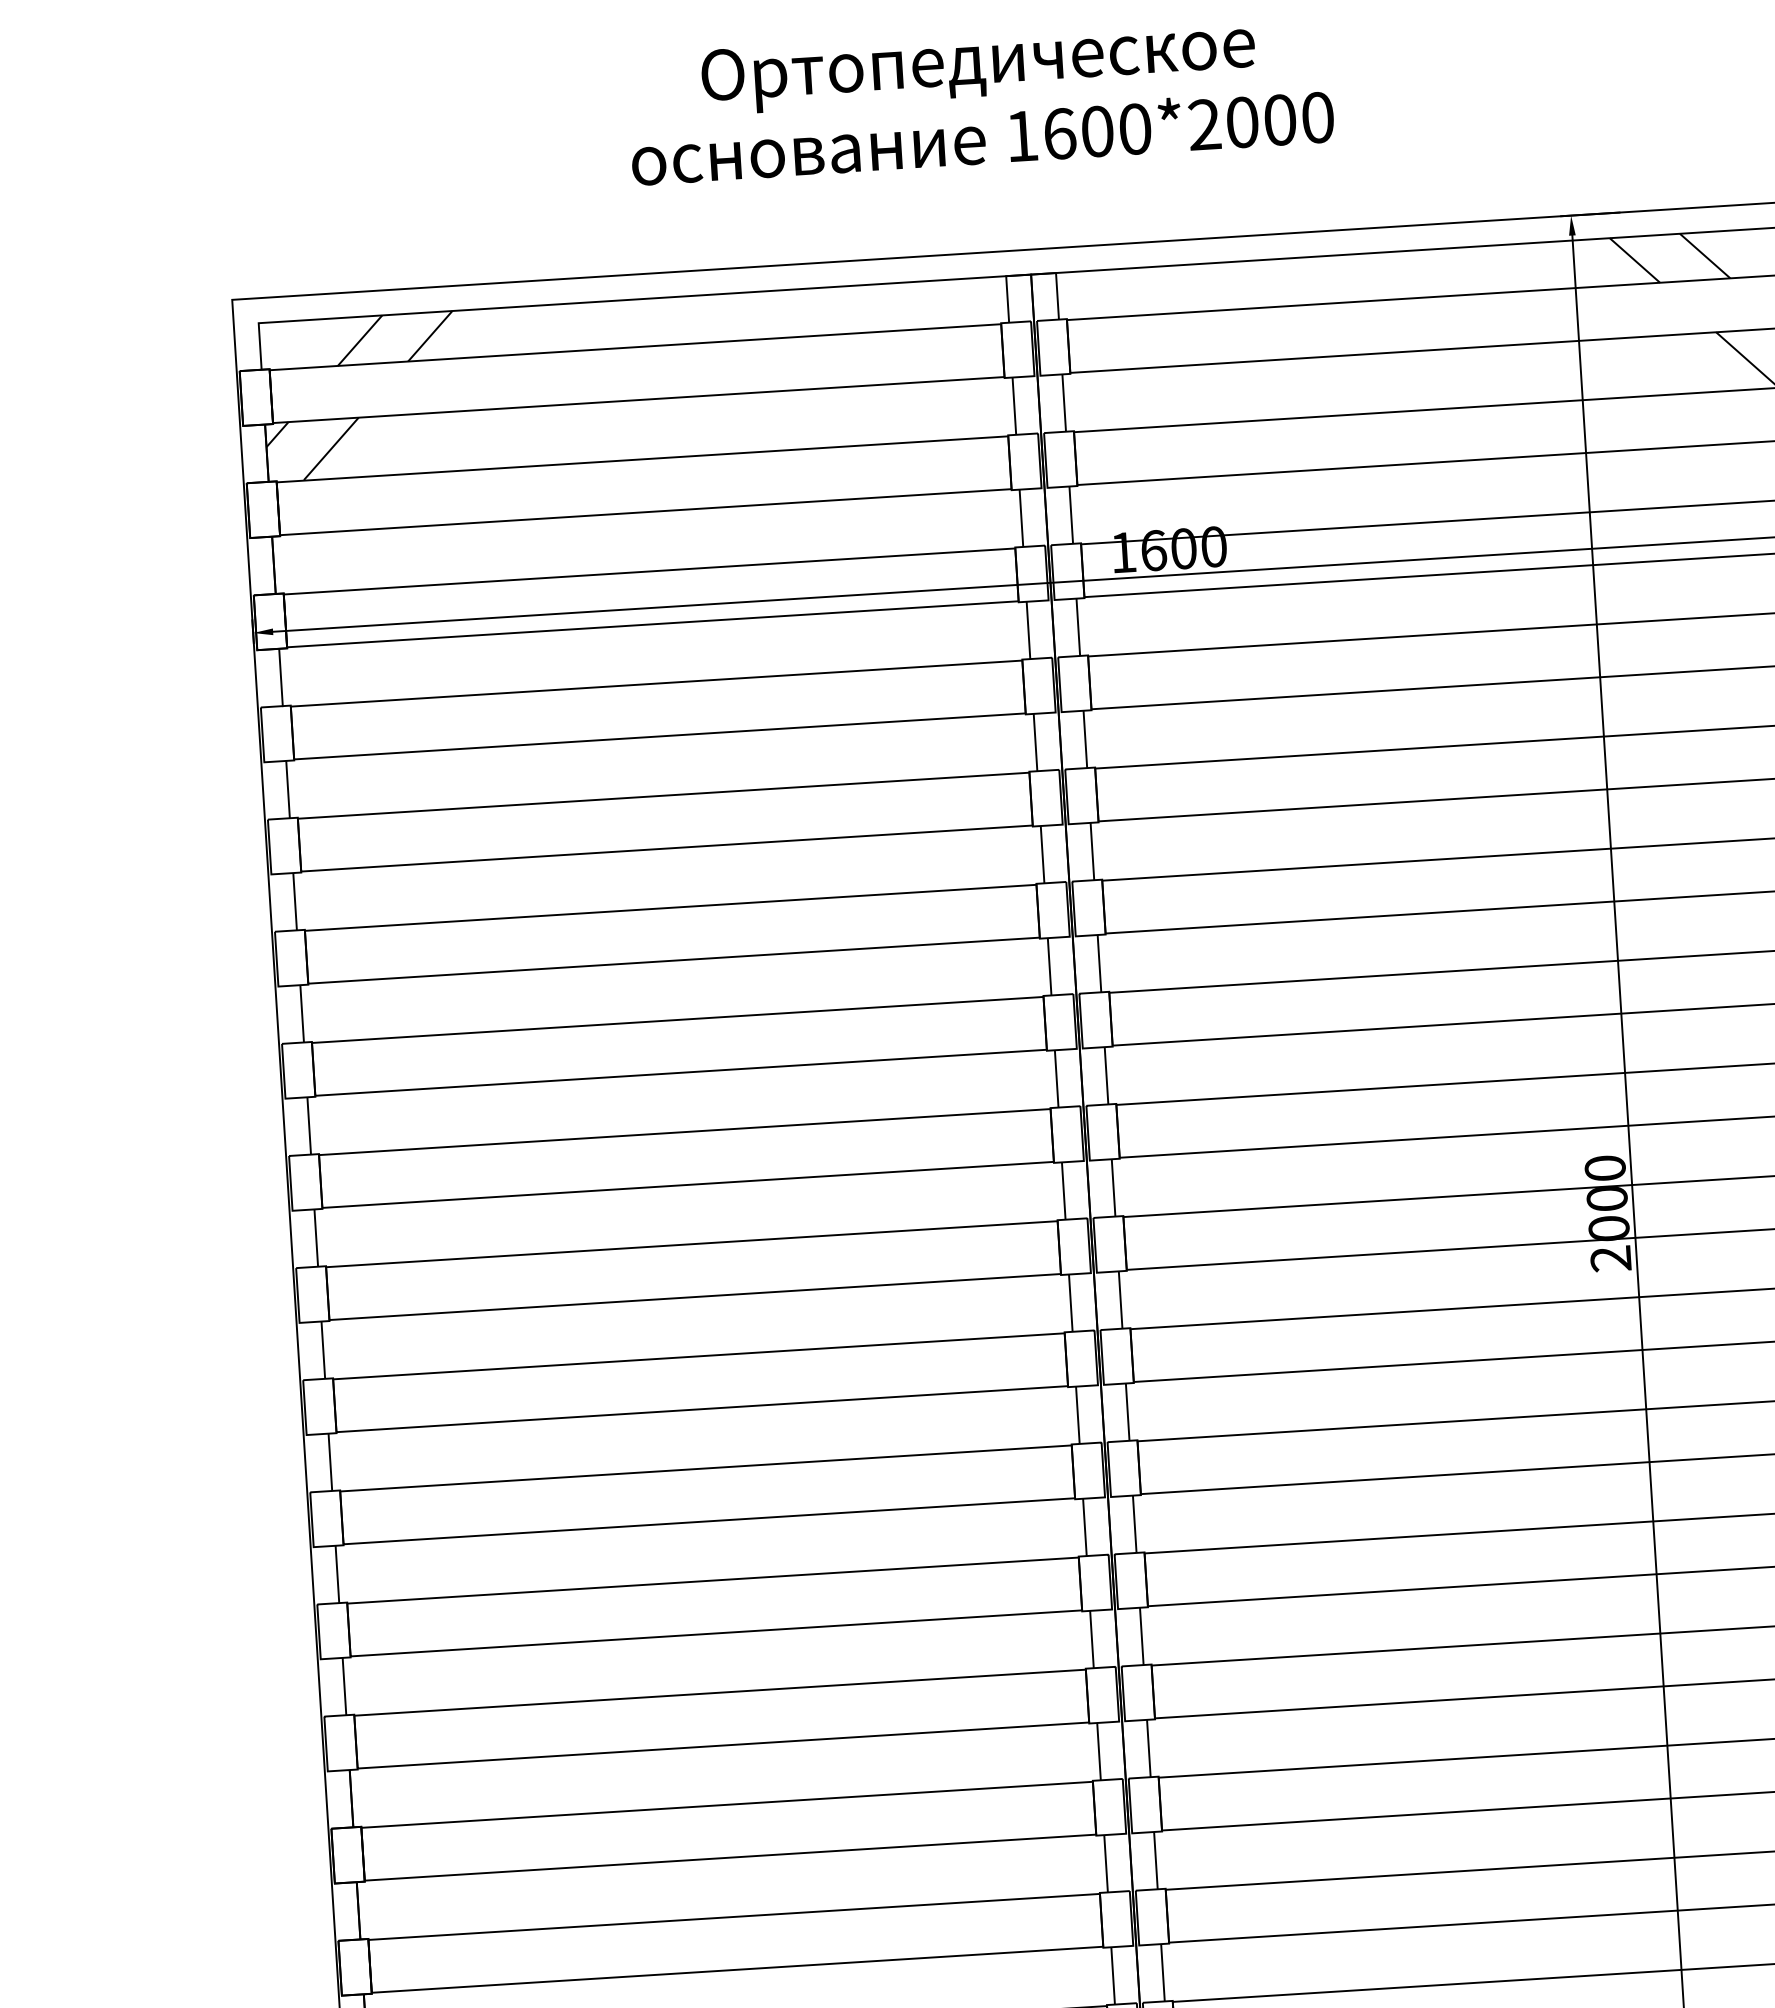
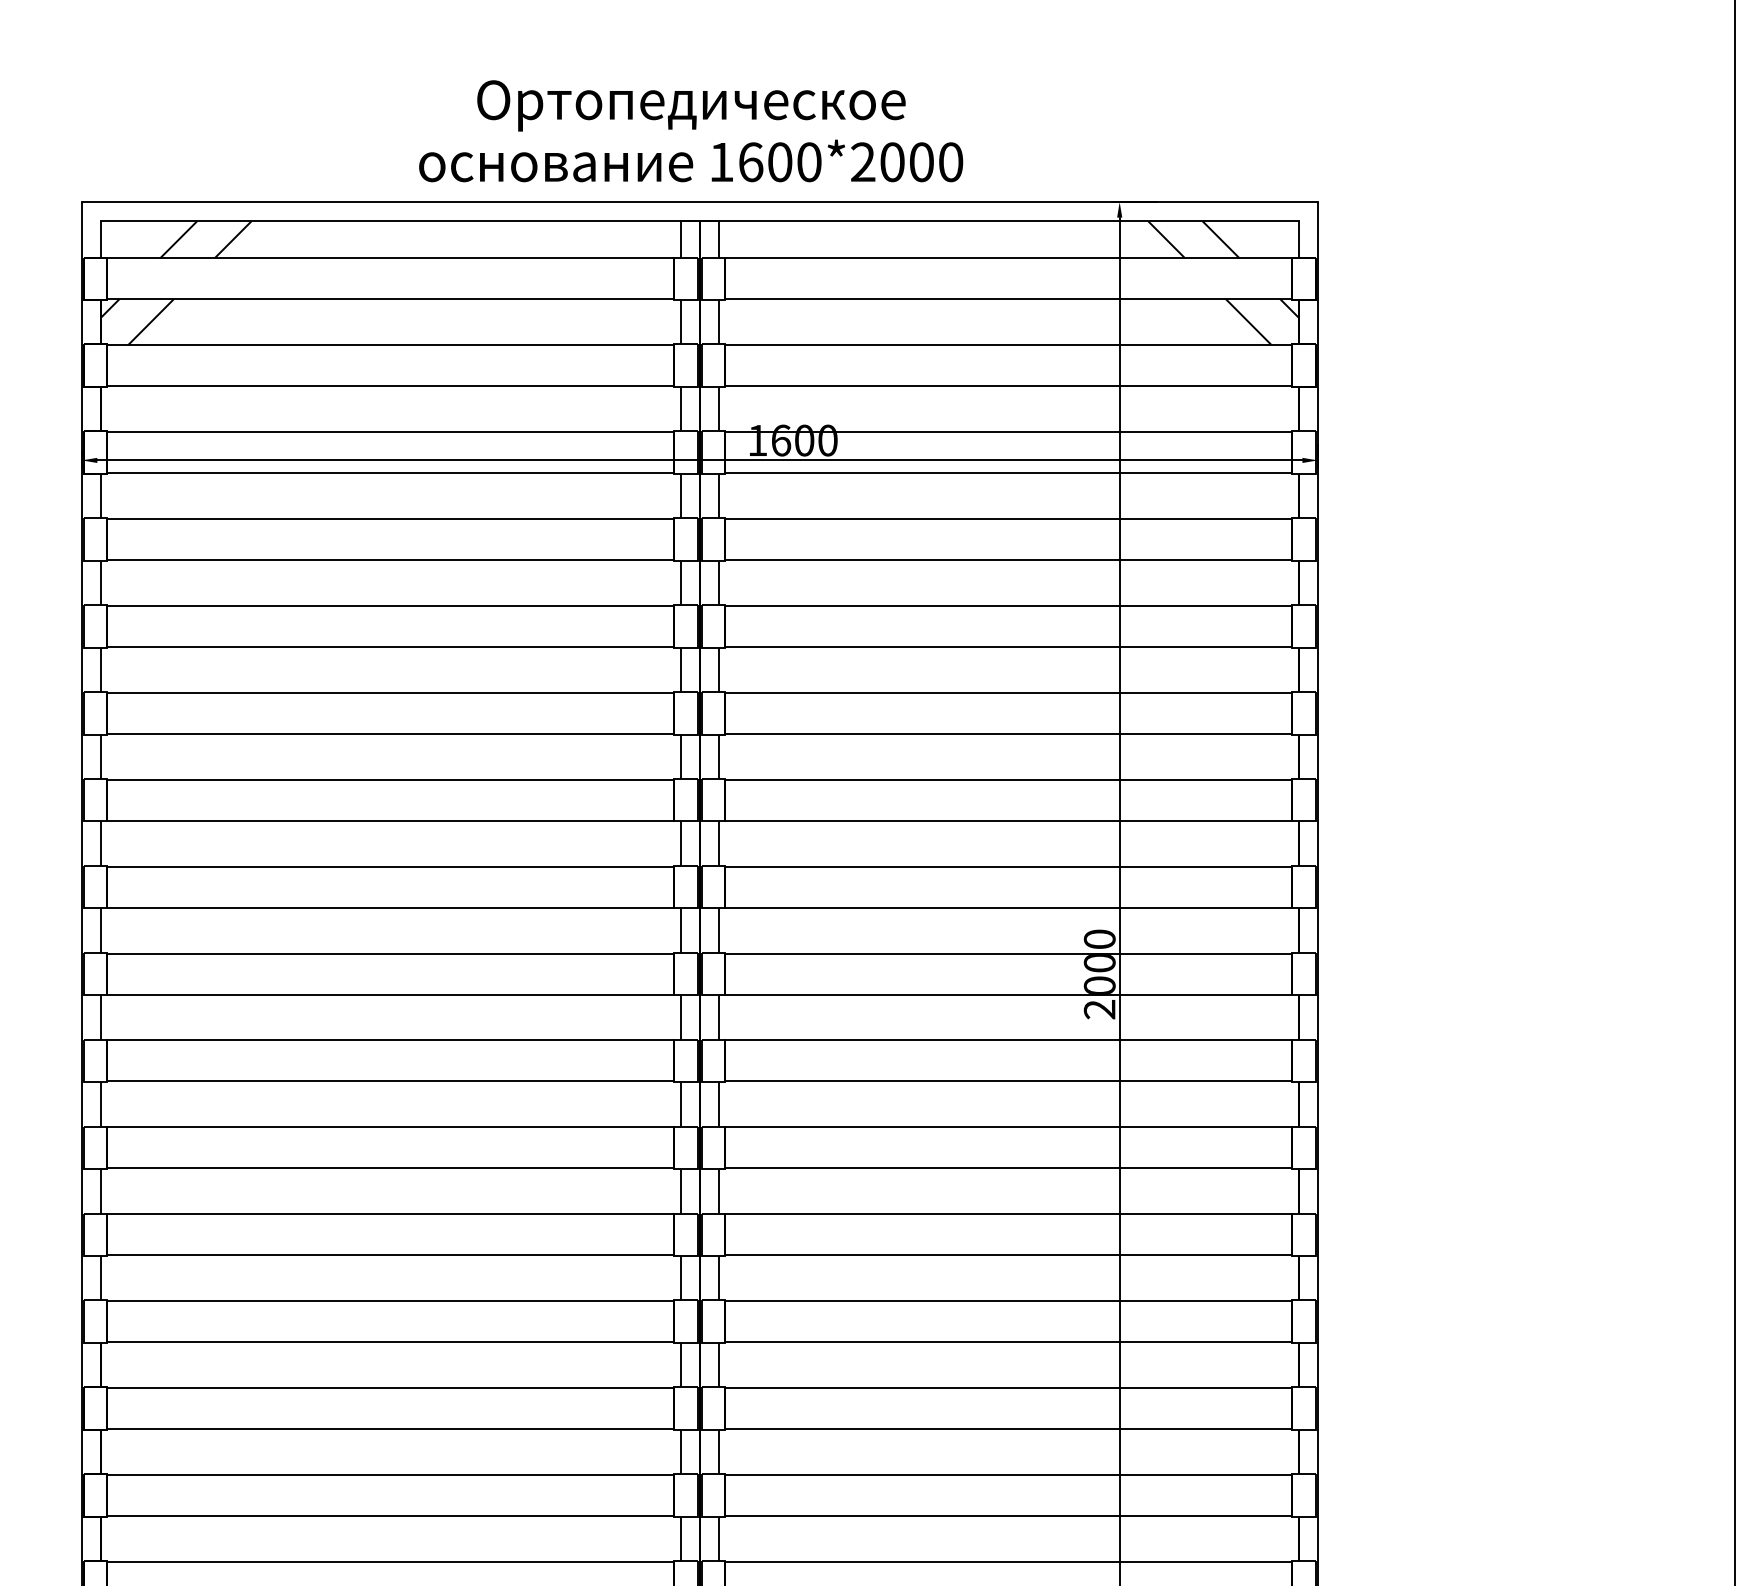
text: (980, 99) -> (691, 131), moved

